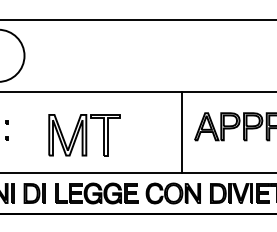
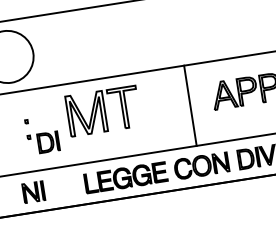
line: (181, 131) -> (190, 104), moved
part: (84, 135) -> (103, 111), moved
part: (34, 193) -> (48, 142), moved

